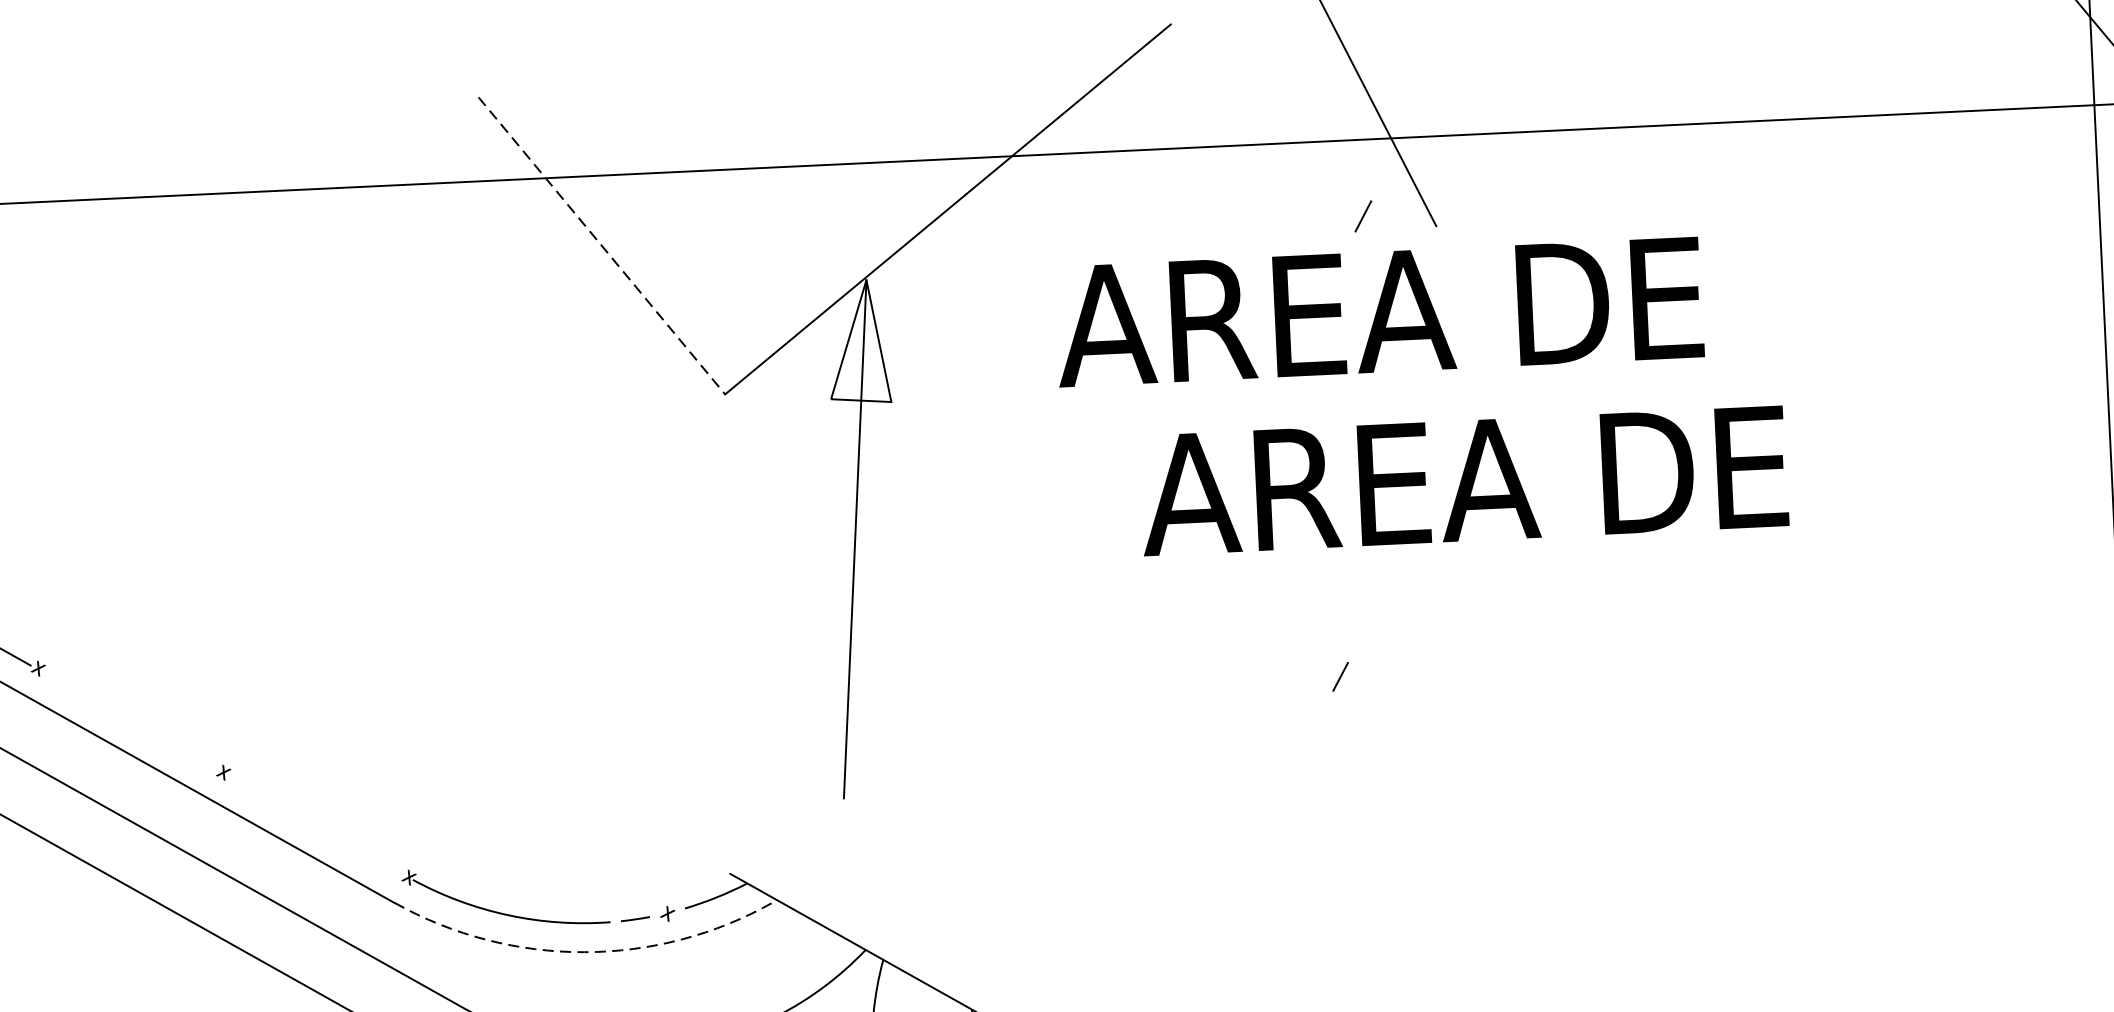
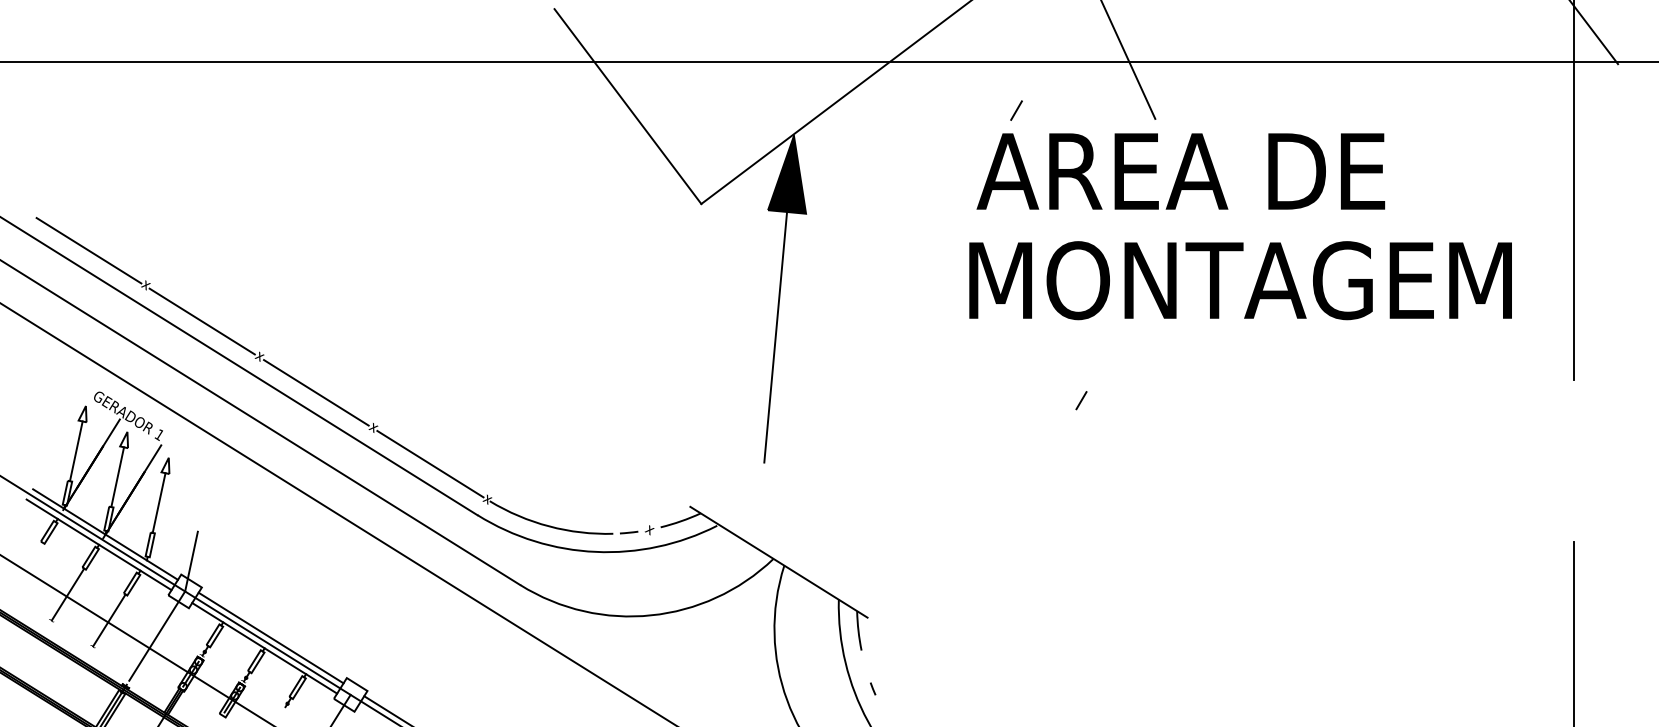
line: (1363, 216) -> (1016, 110), moved
line: (601, 245) -> (627, 106), dashed -> solid
text: (1378, 312) -> (1180, 171), moved
fill: (859, 341) -> (787, 174), added
text: (1576, 475) -> (1236, 280), AREA DE -> MONTAGEM
line: (130, 721) -> (316, 392), added
line: (316, 824) -> (430, 463), added
arc: (583, 951) -> (595, 551), dashed -> solid

